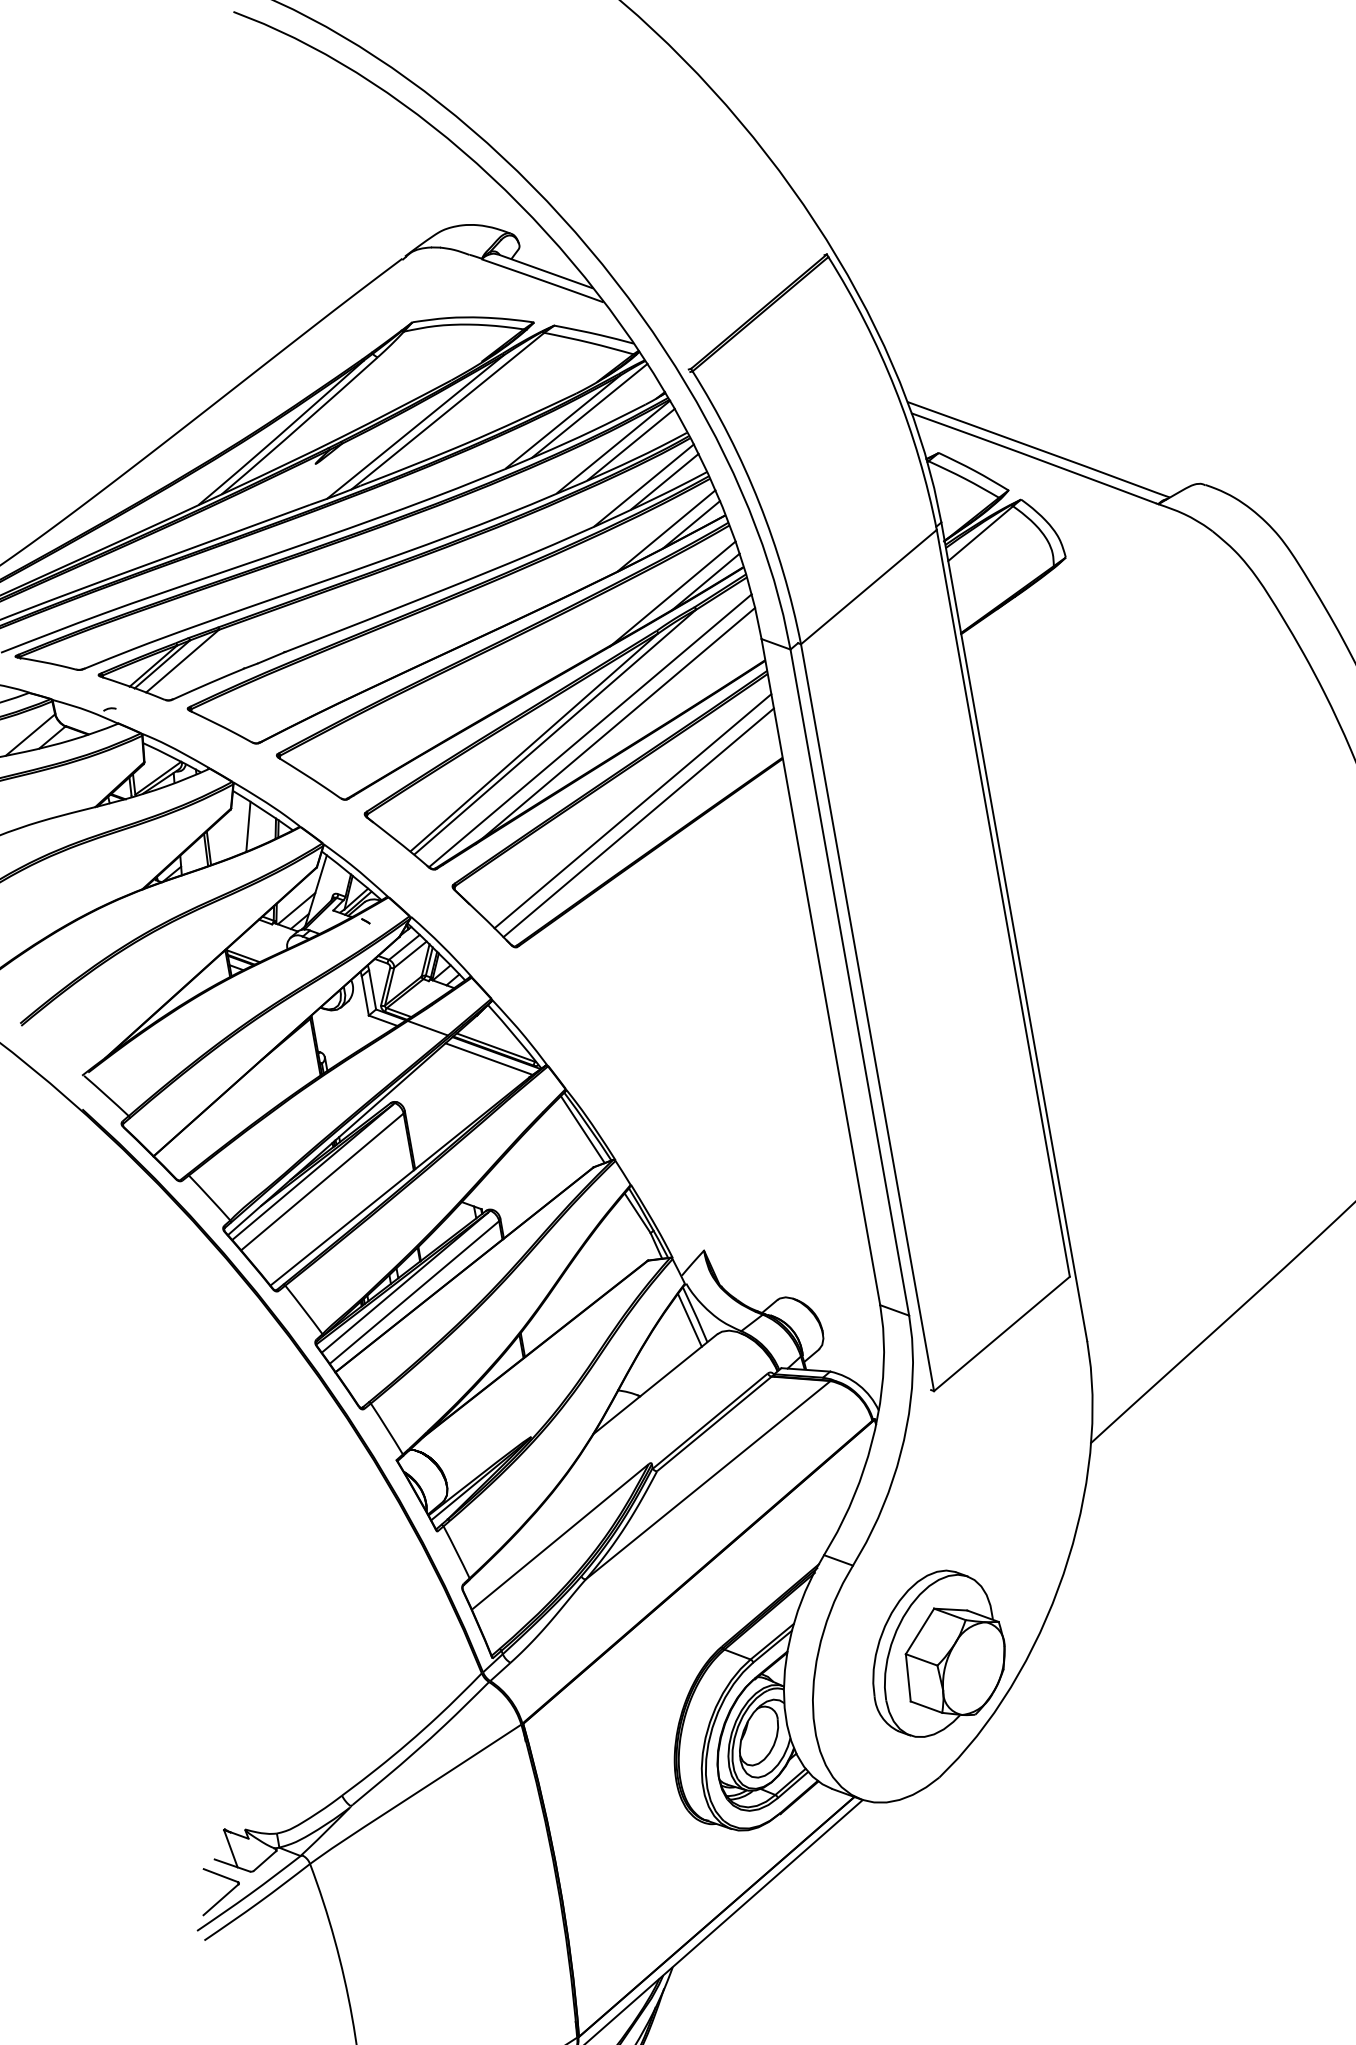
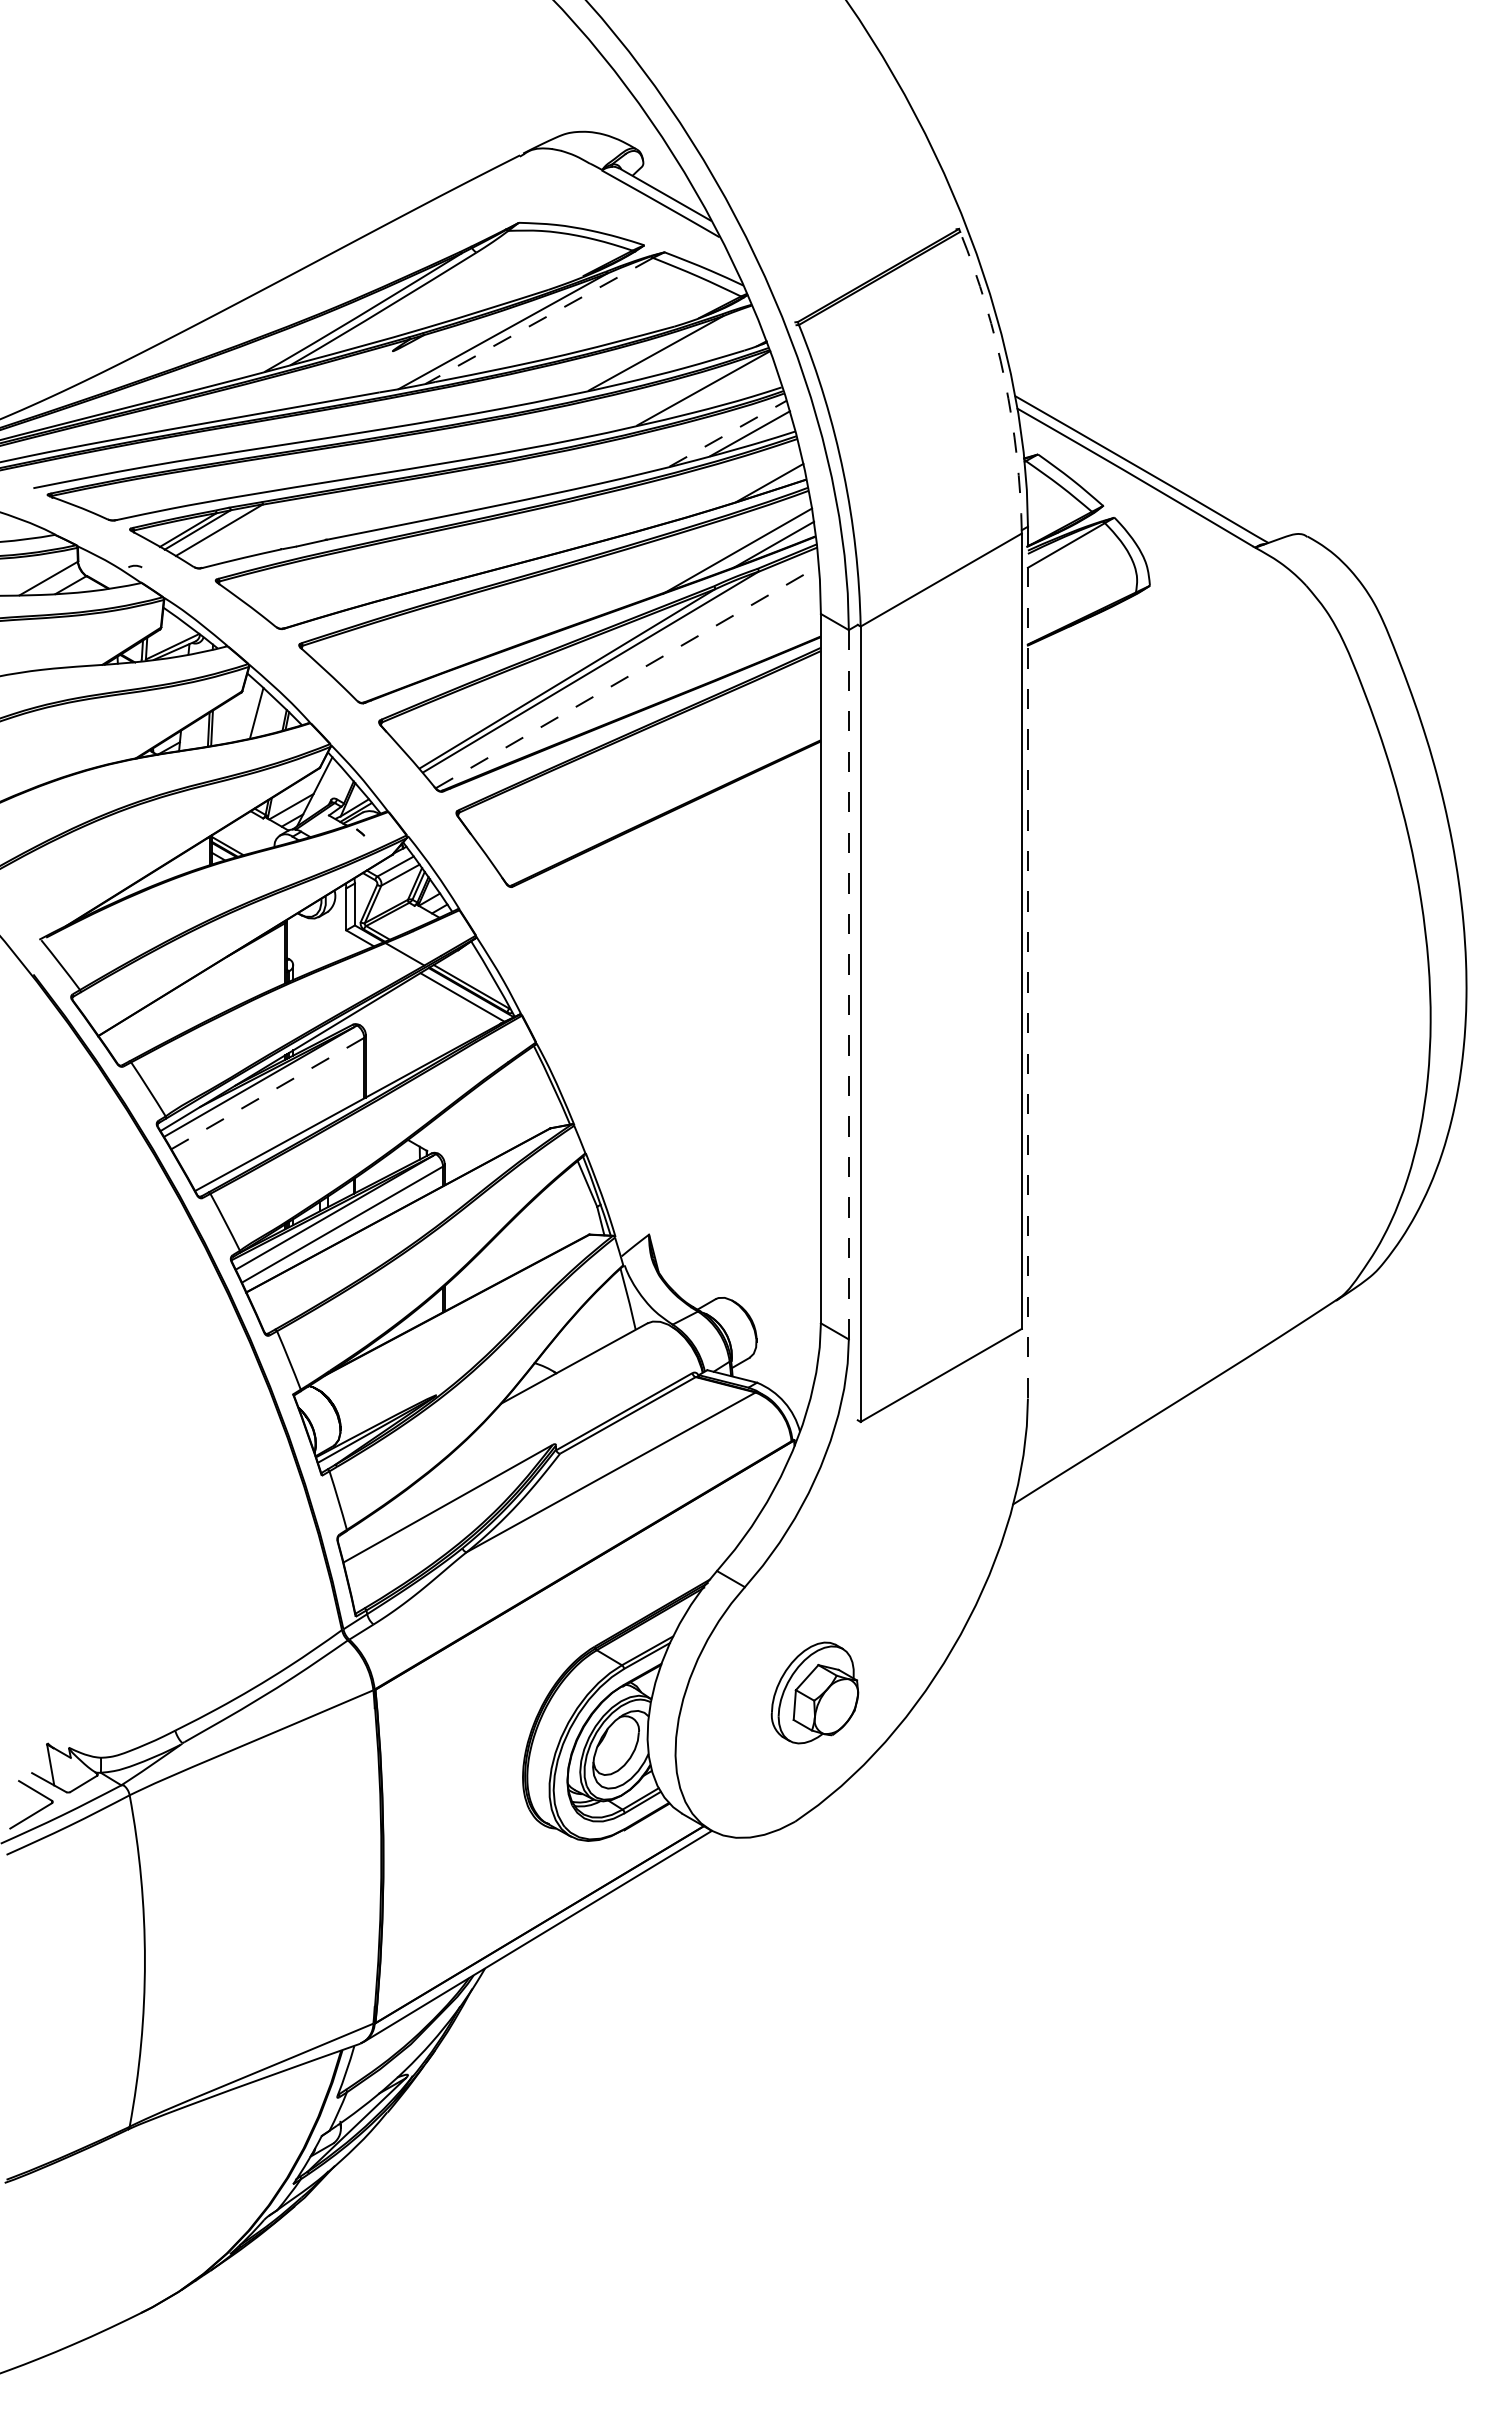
arc: (894, 388) -> (1004, 379), solid -> dashed
line: (589, 410) -> (685, 346), removed
line: (447, 411) -> (538, 321), solid -> dashed
line: (631, 443) -> (722, 388), removed
line: (644, 485) -> (728, 433), solid -> dashed
line: (666, 530) -> (742, 484), removed
line: (614, 725) -> (653, 676), removed
line: (590, 731) -> (627, 677), solid -> dashed
line: (632, 810) -> (656, 767), removed
line: (637, 822) -> (659, 780), removed
line: (1013, 931) -> (1027, 962), solid -> dashed
line: (849, 982) -> (848, 984), solid -> dashed
line: (582, 1129) -> (545, 1087), removed
line: (322, 1181) -> (267, 1093), solid -> dashed
line: (689, 1319) -> (621, 1303), removed
part: (935, 1652) -> (814, 1692), size x0.6

